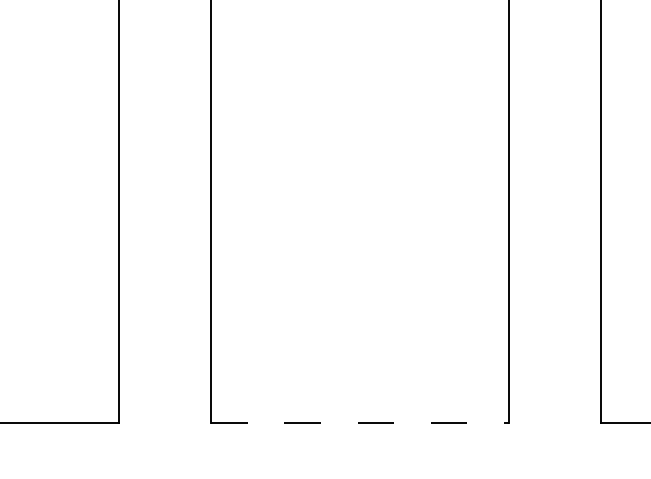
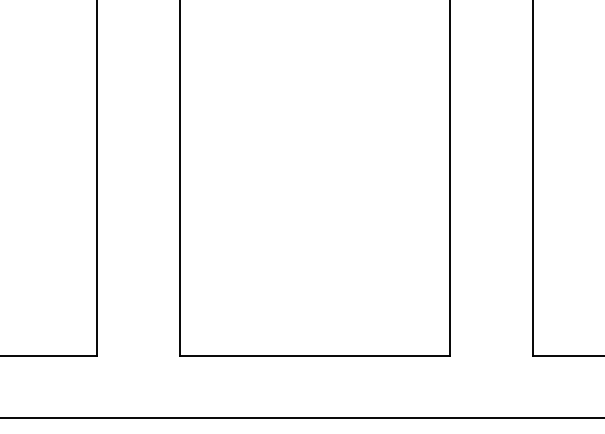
line: (359, 423) -> (314, 355), dashed -> solid

